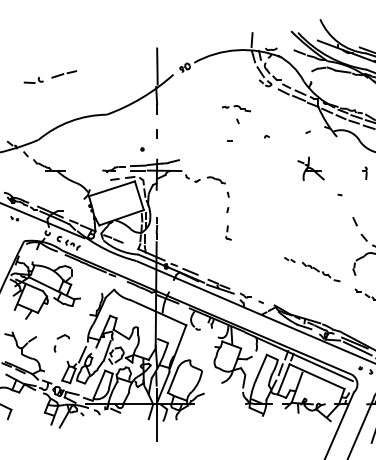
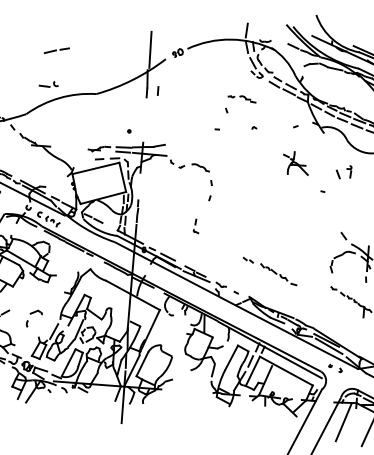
part: (33, 79) -> (48, 83), moved
part: (236, 108) -> (242, 98), moved
line: (156, 133) -> (157, 90), moved
line: (354, 221) -> (337, 174), moved
part: (228, 232) -> (196, 225), moved
part: (312, 269) -> (270, 271), moved

